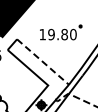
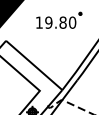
part: (61, 32) -> (59, 20), moved
line: (43, 62) -> (34, 65), dashed -> solid

